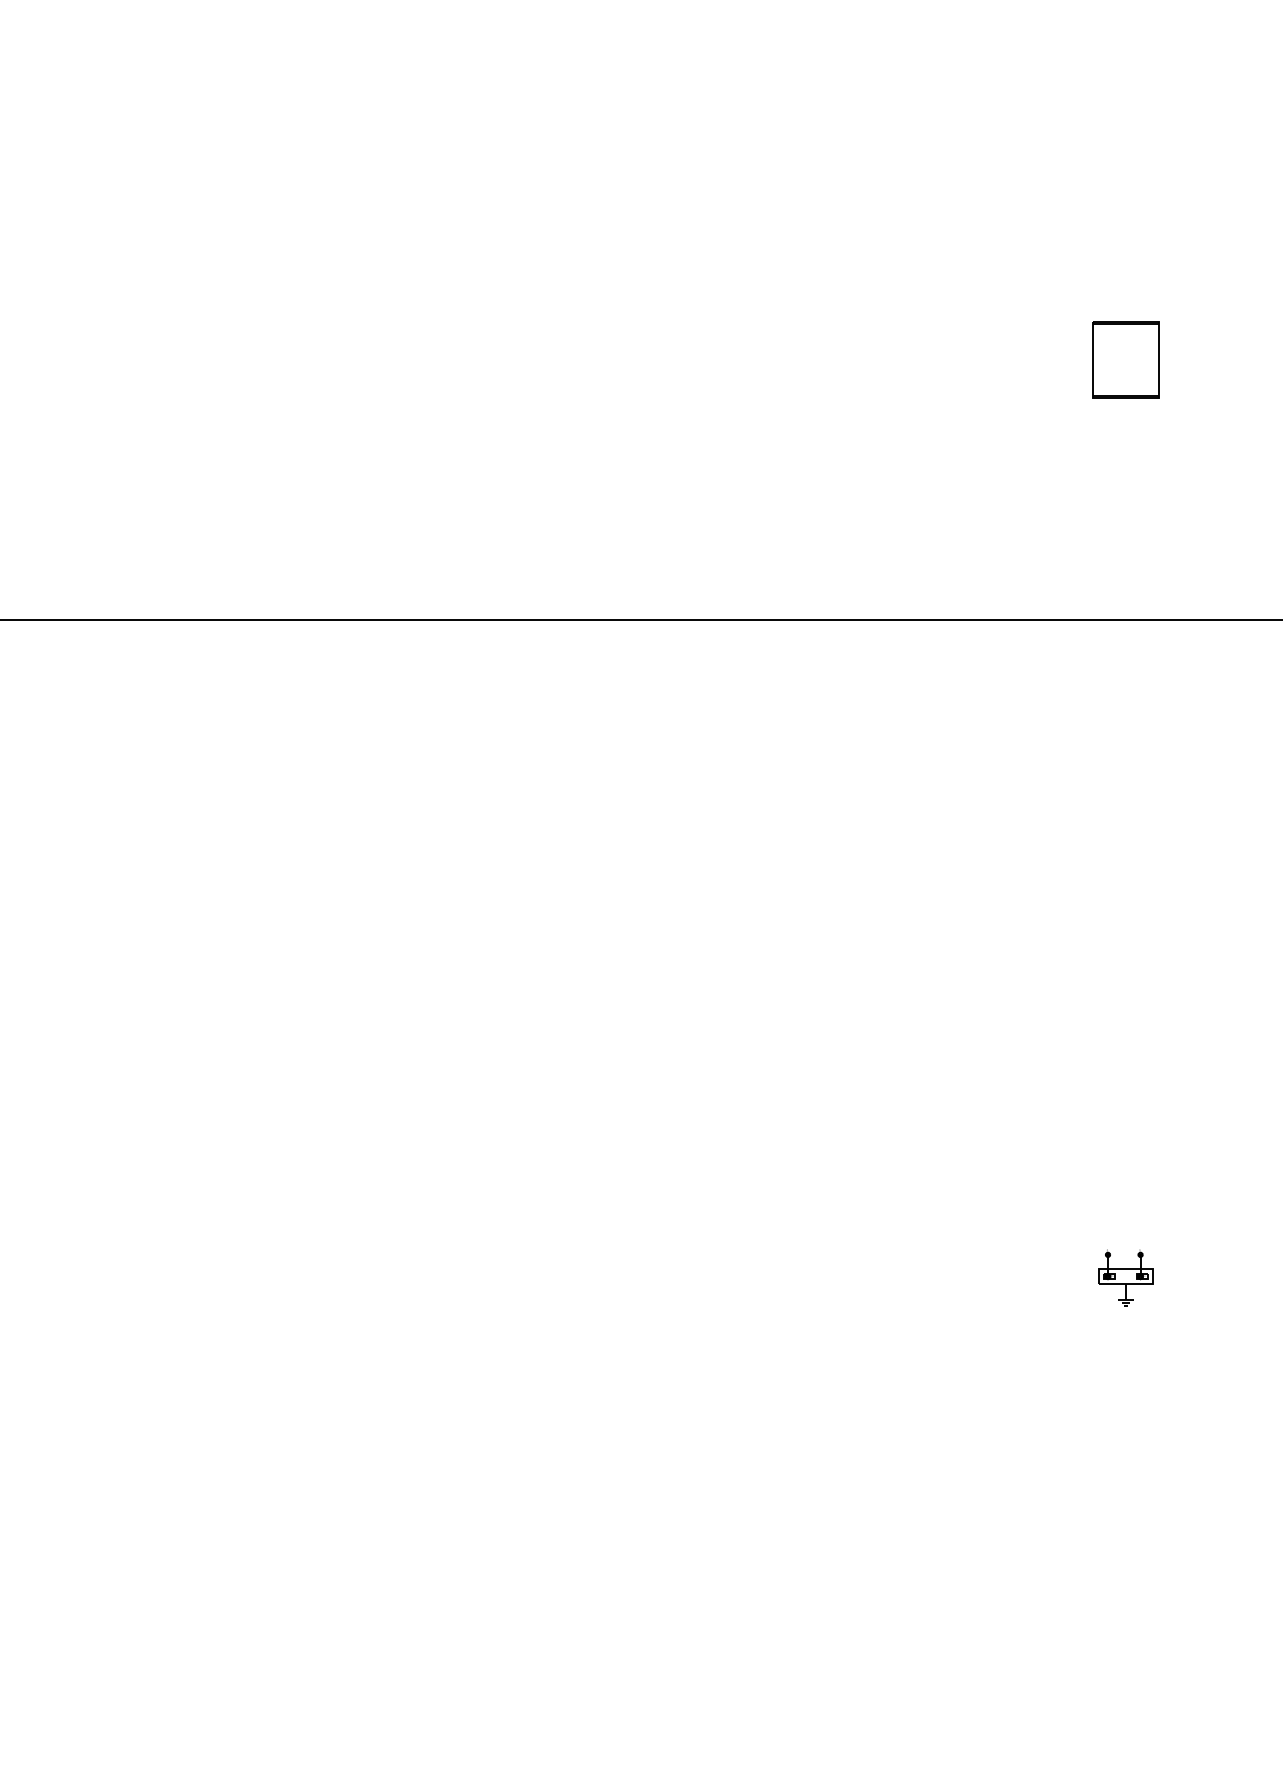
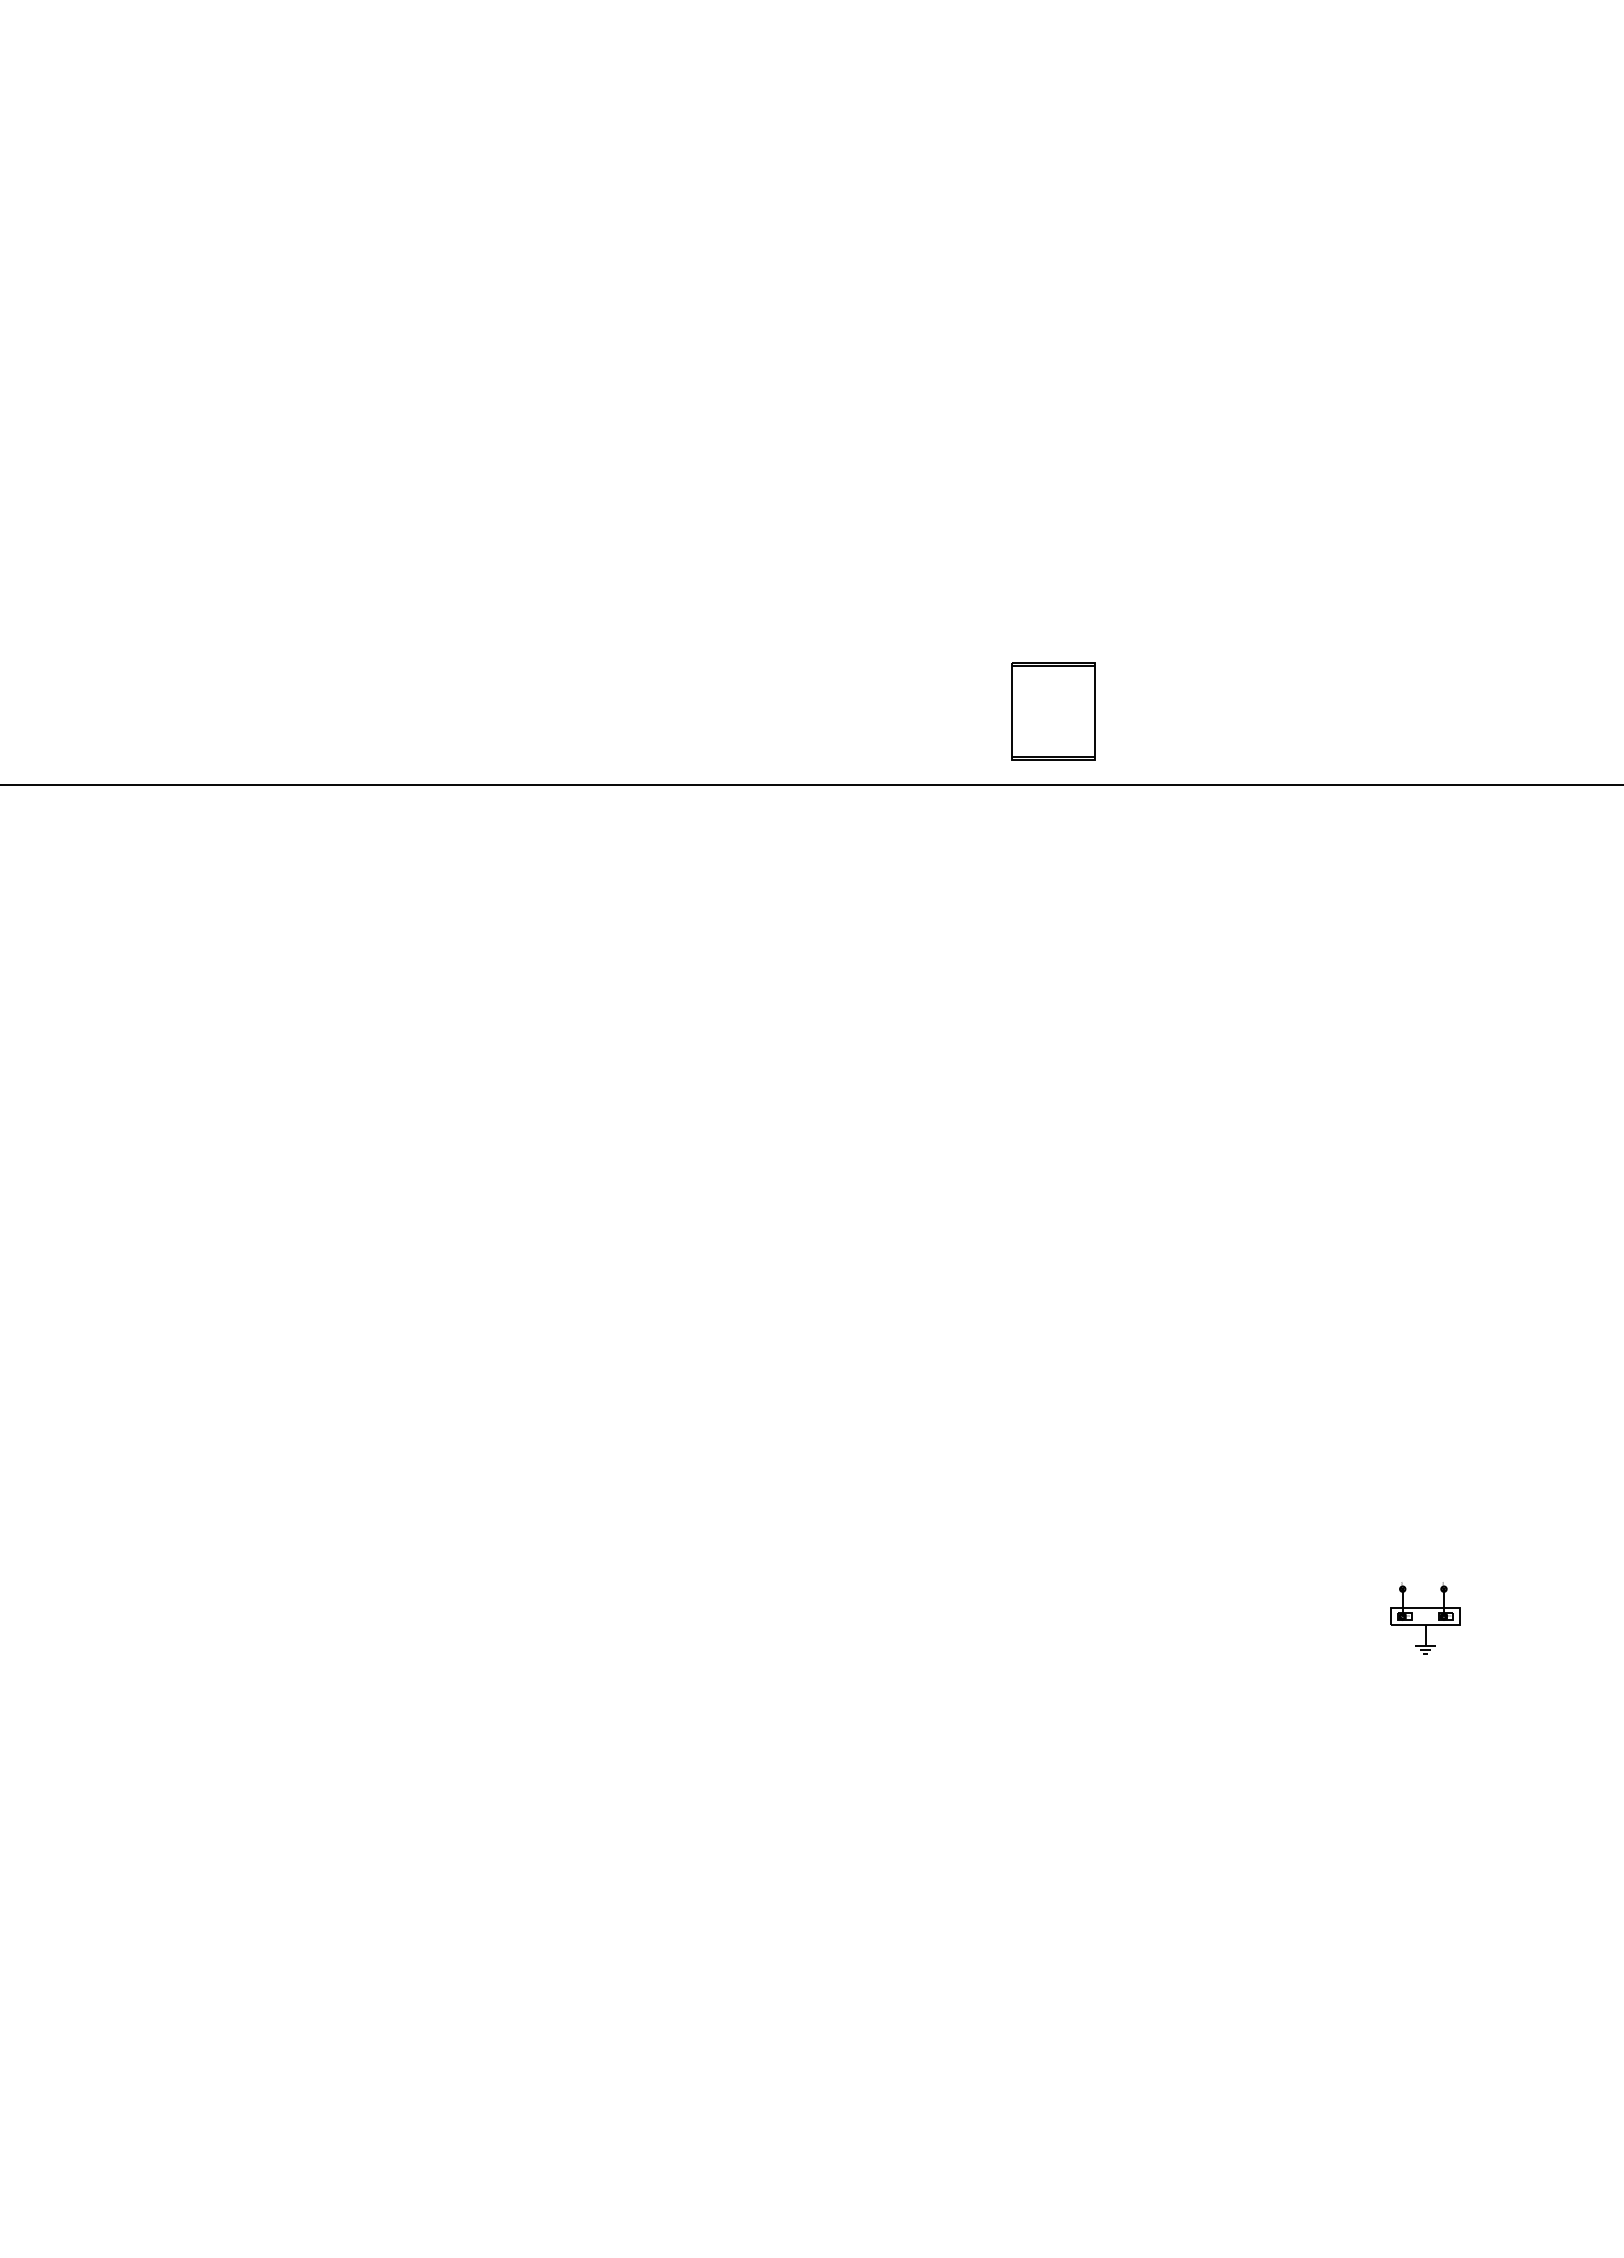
part: (1125, 359) -> (1053, 711), moved

